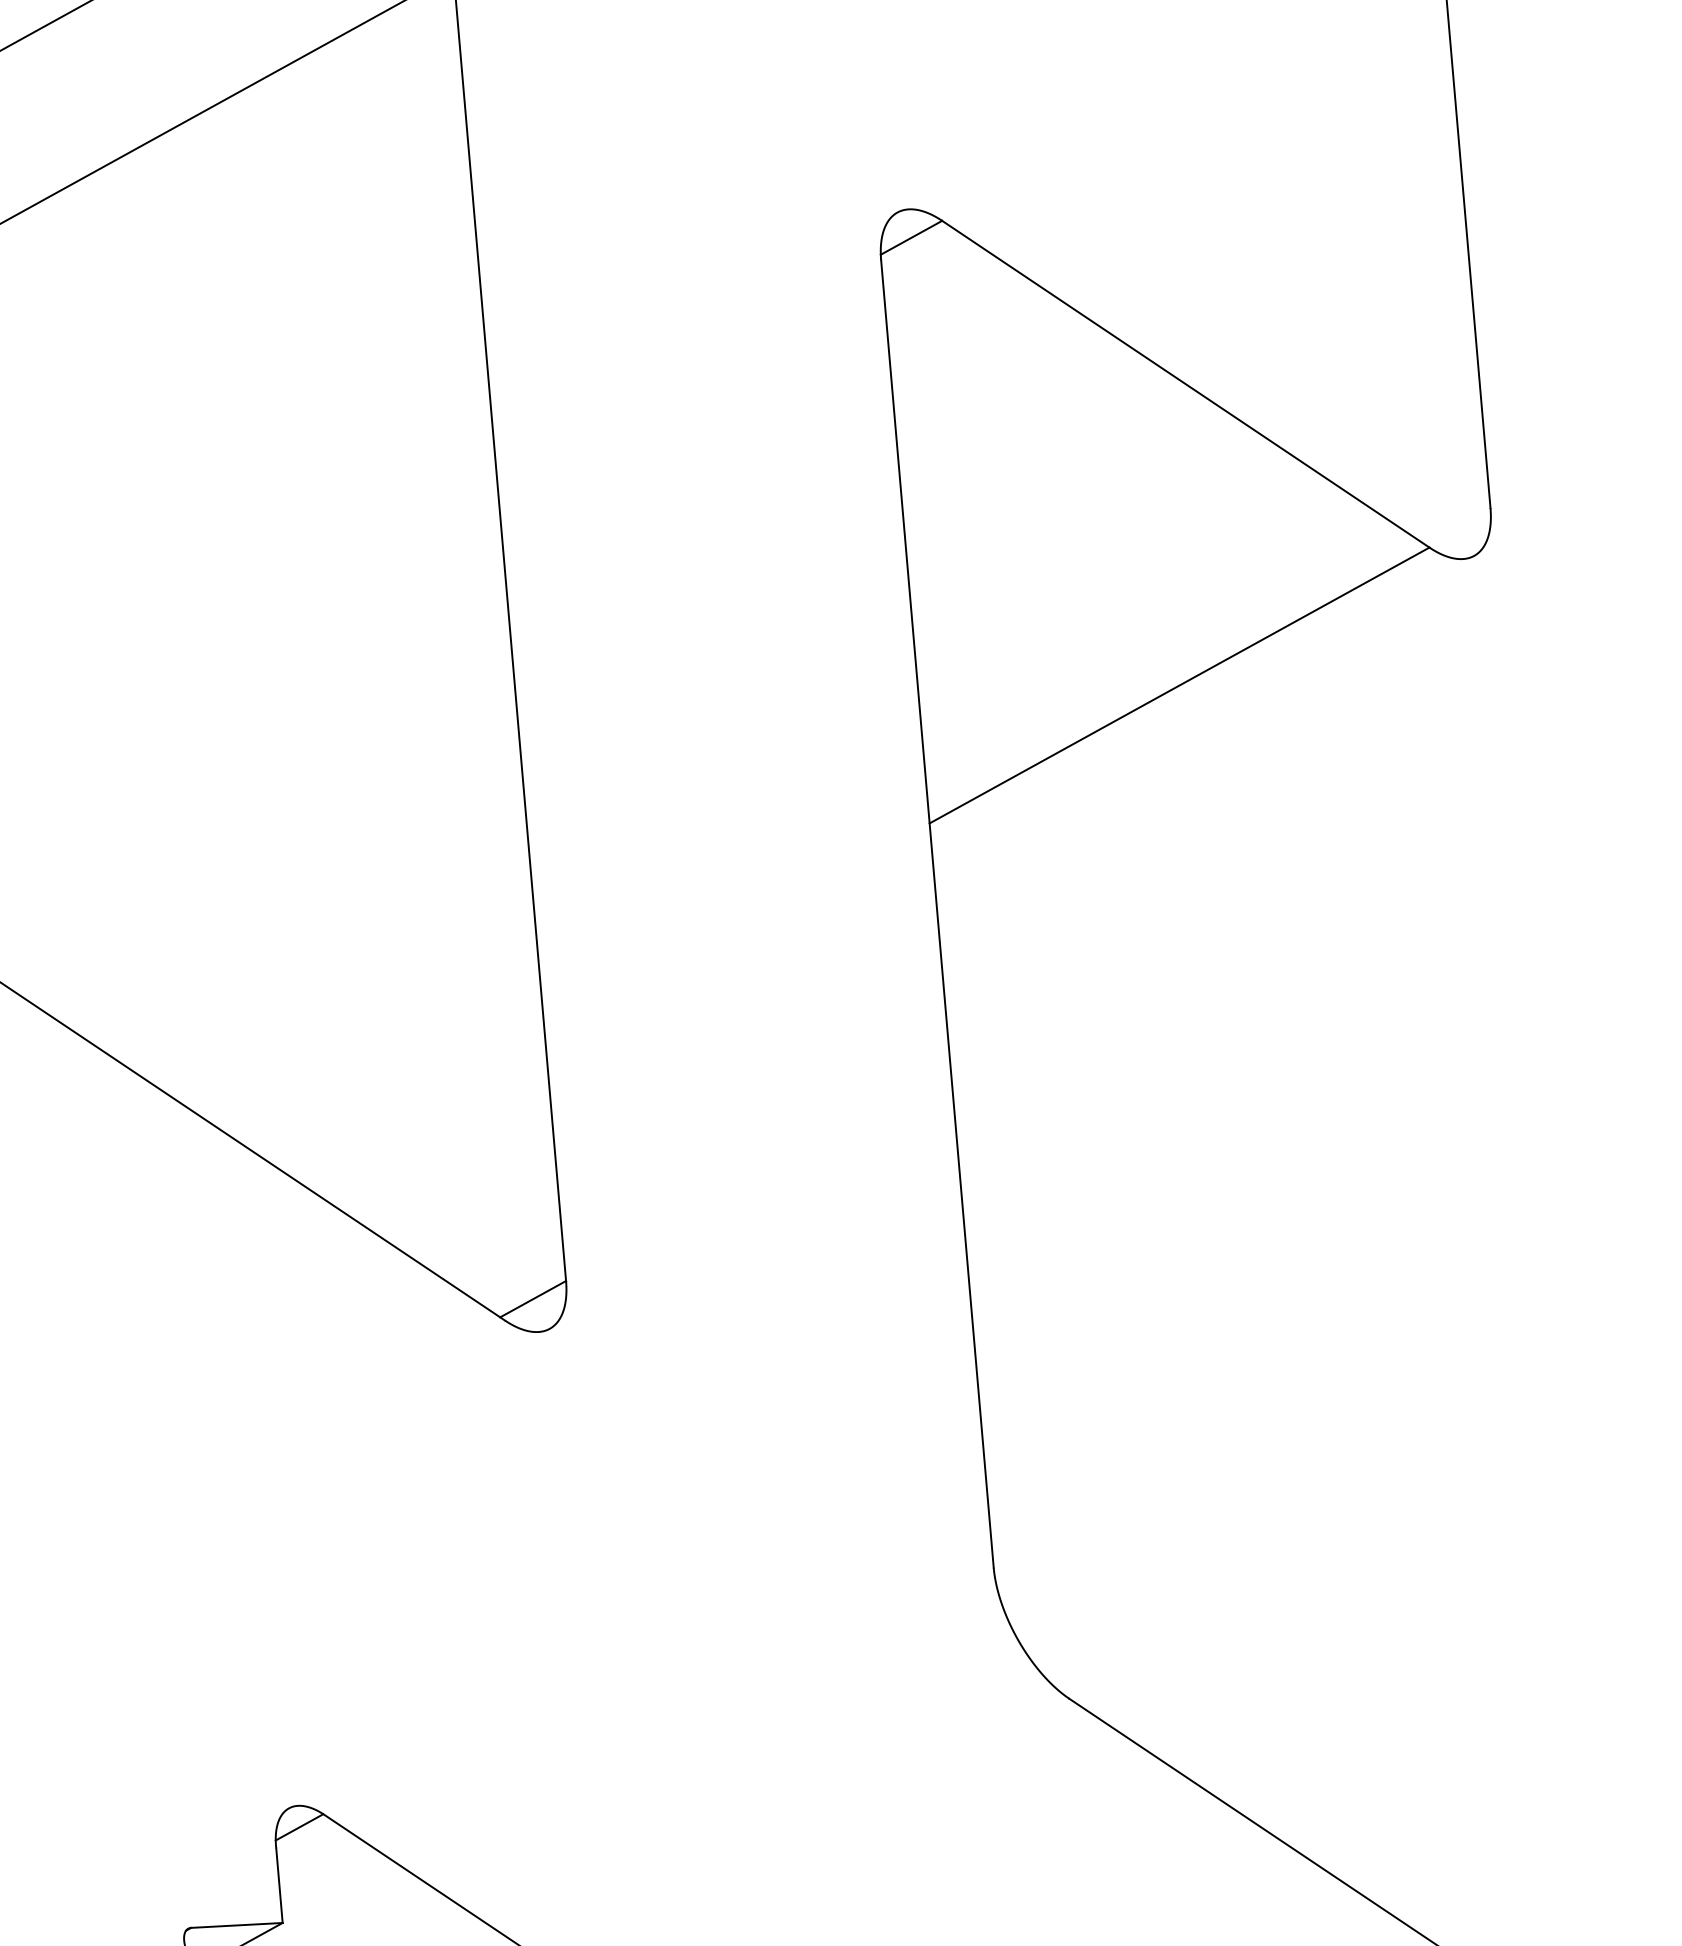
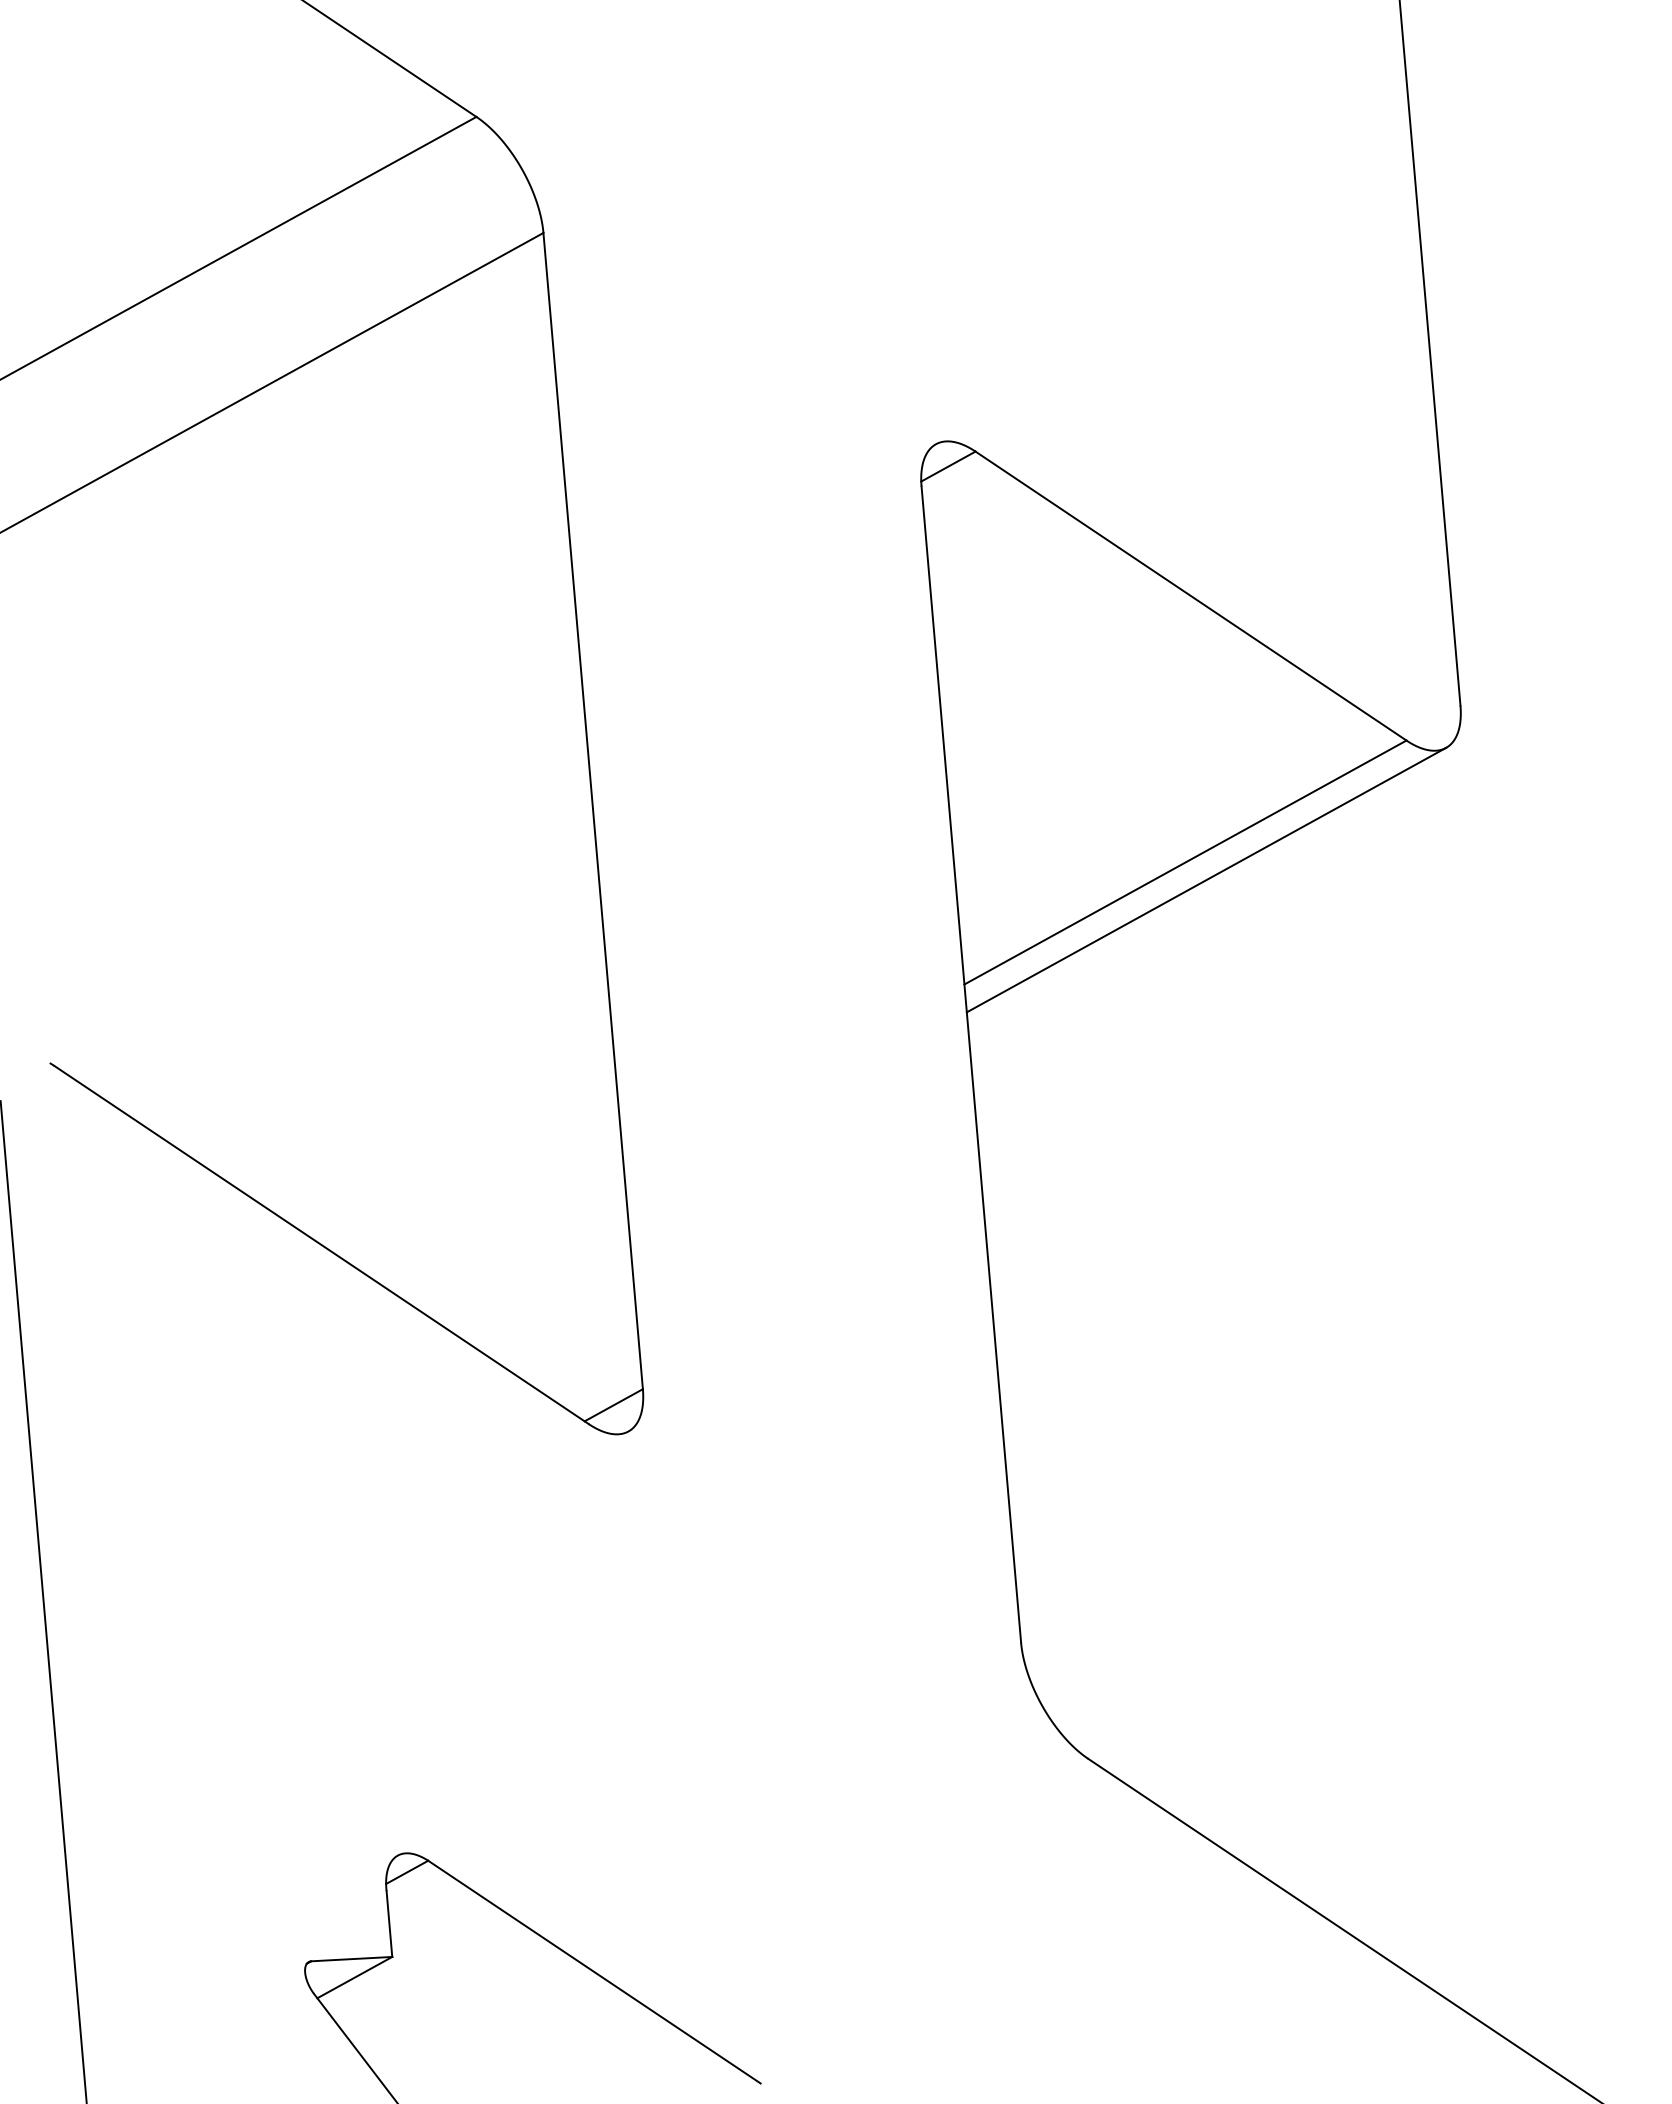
line: (1203, 704) -> (1206, 879), added

